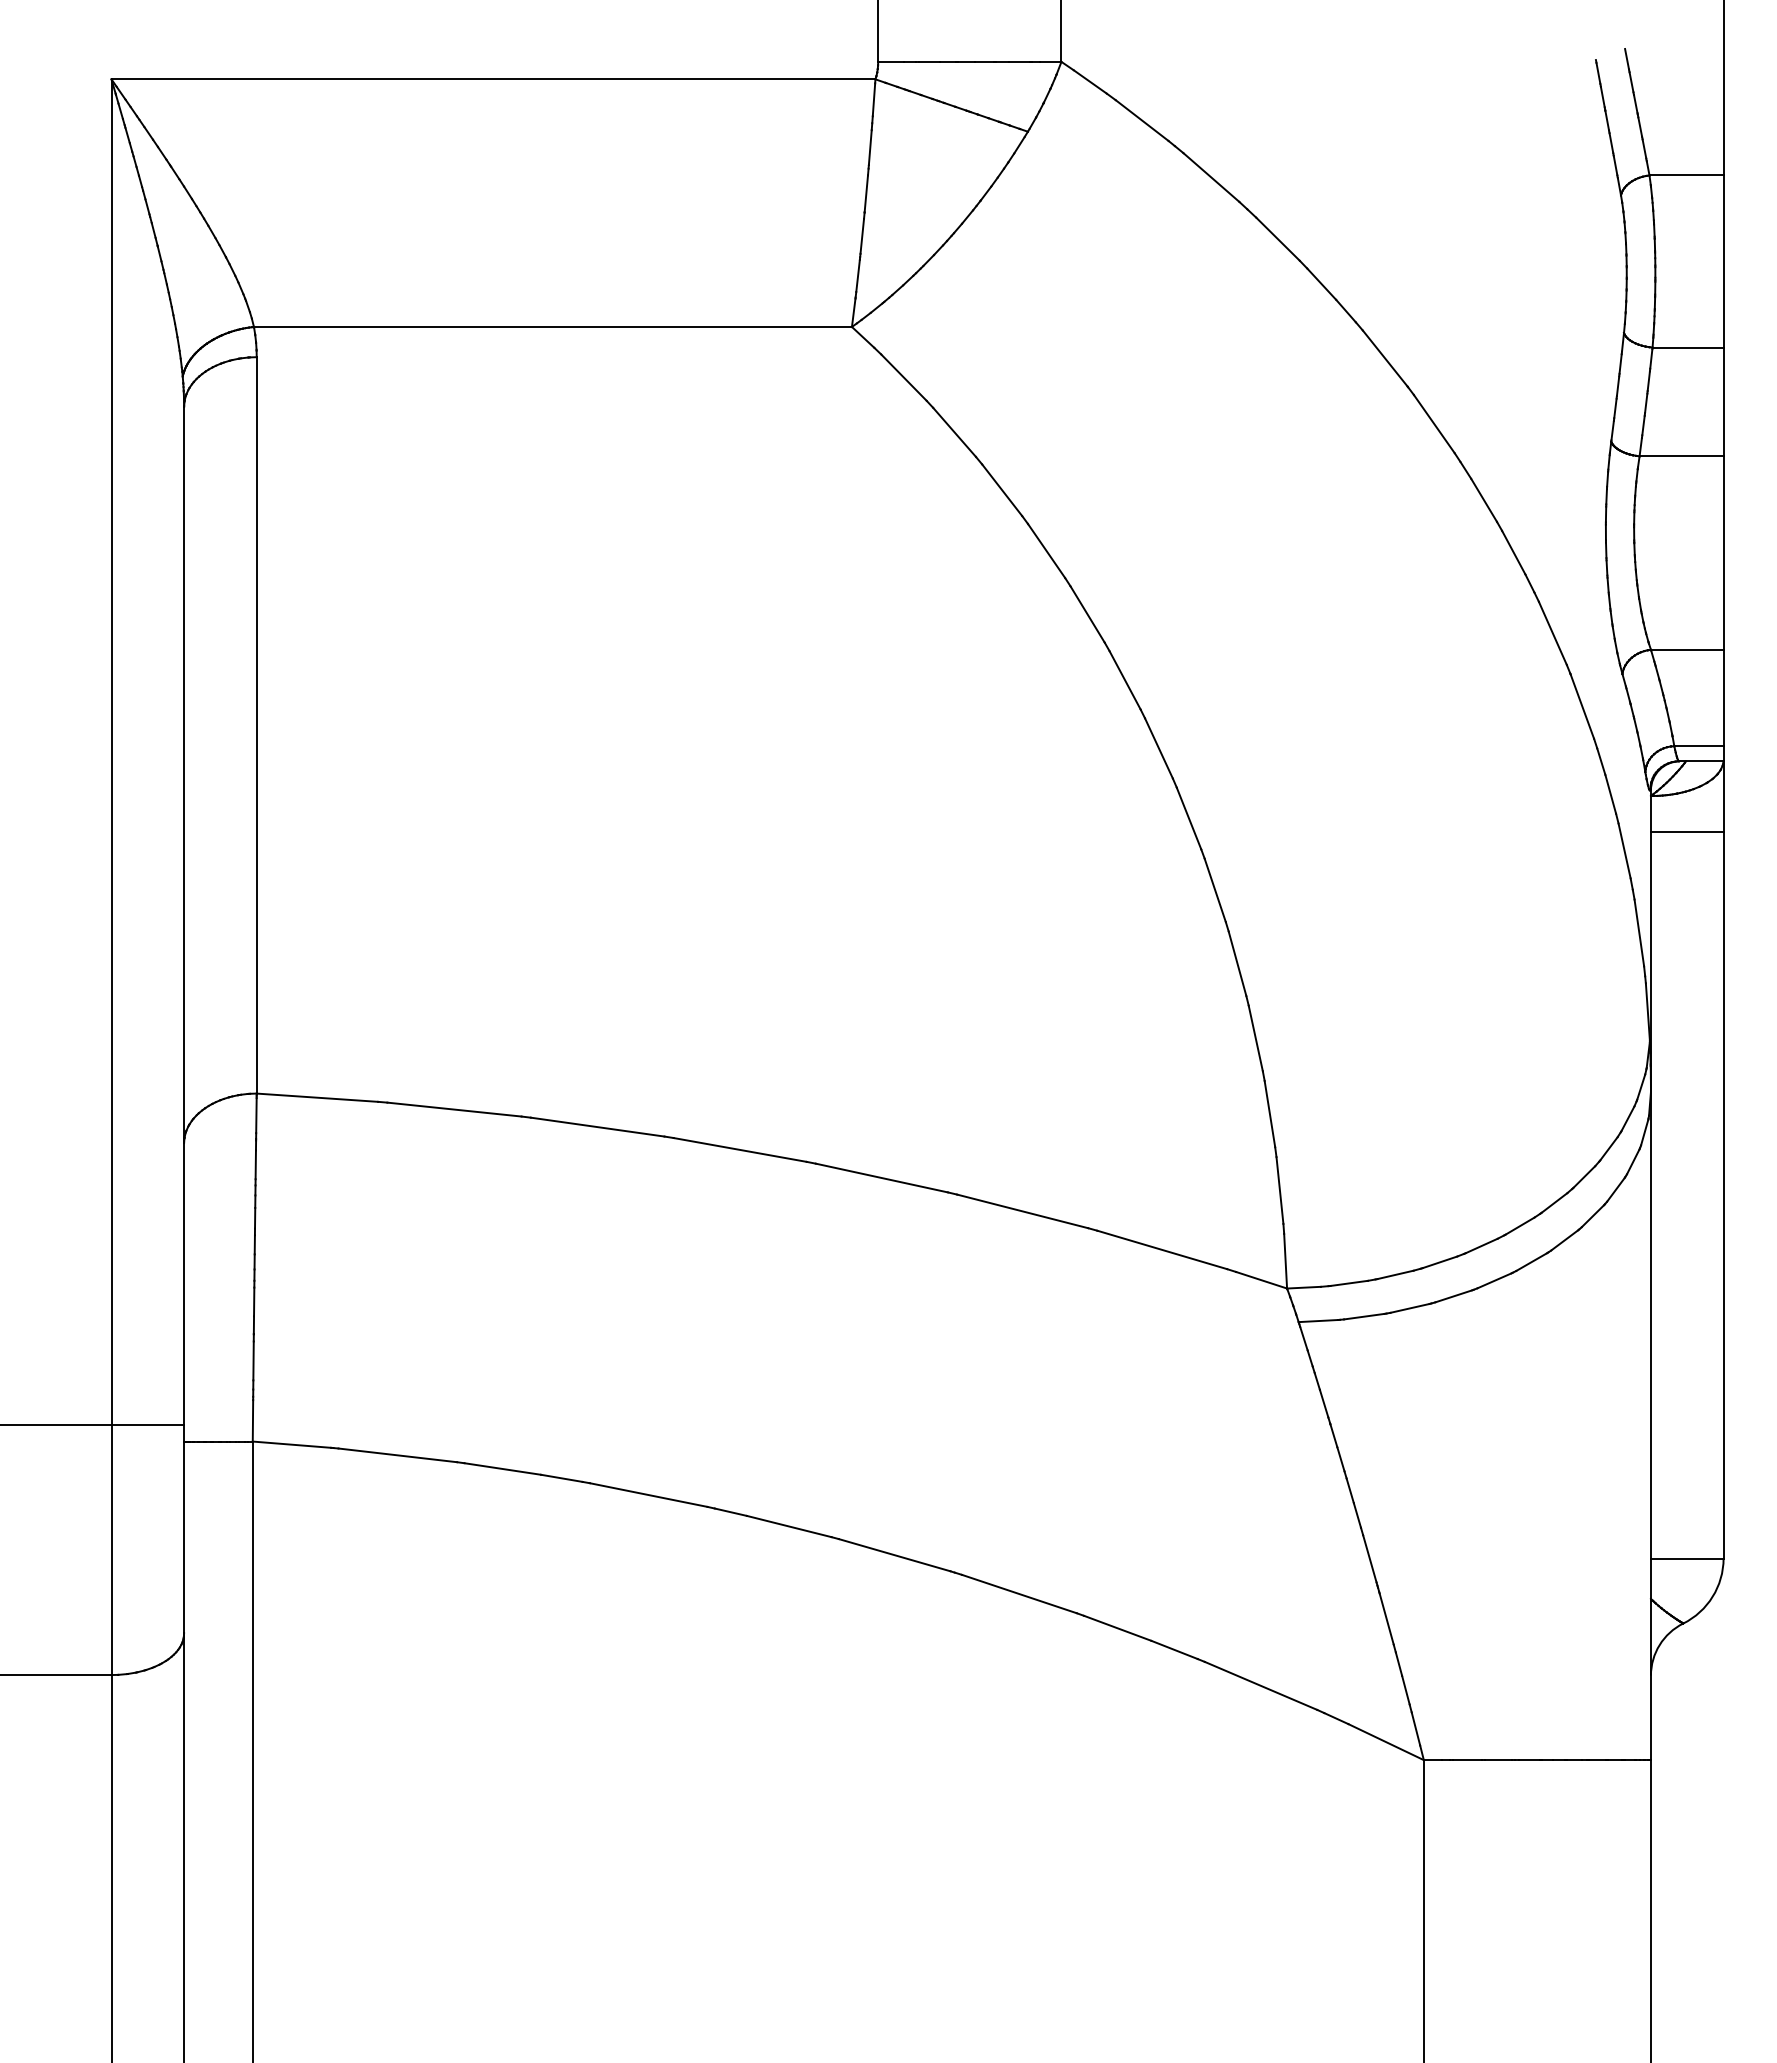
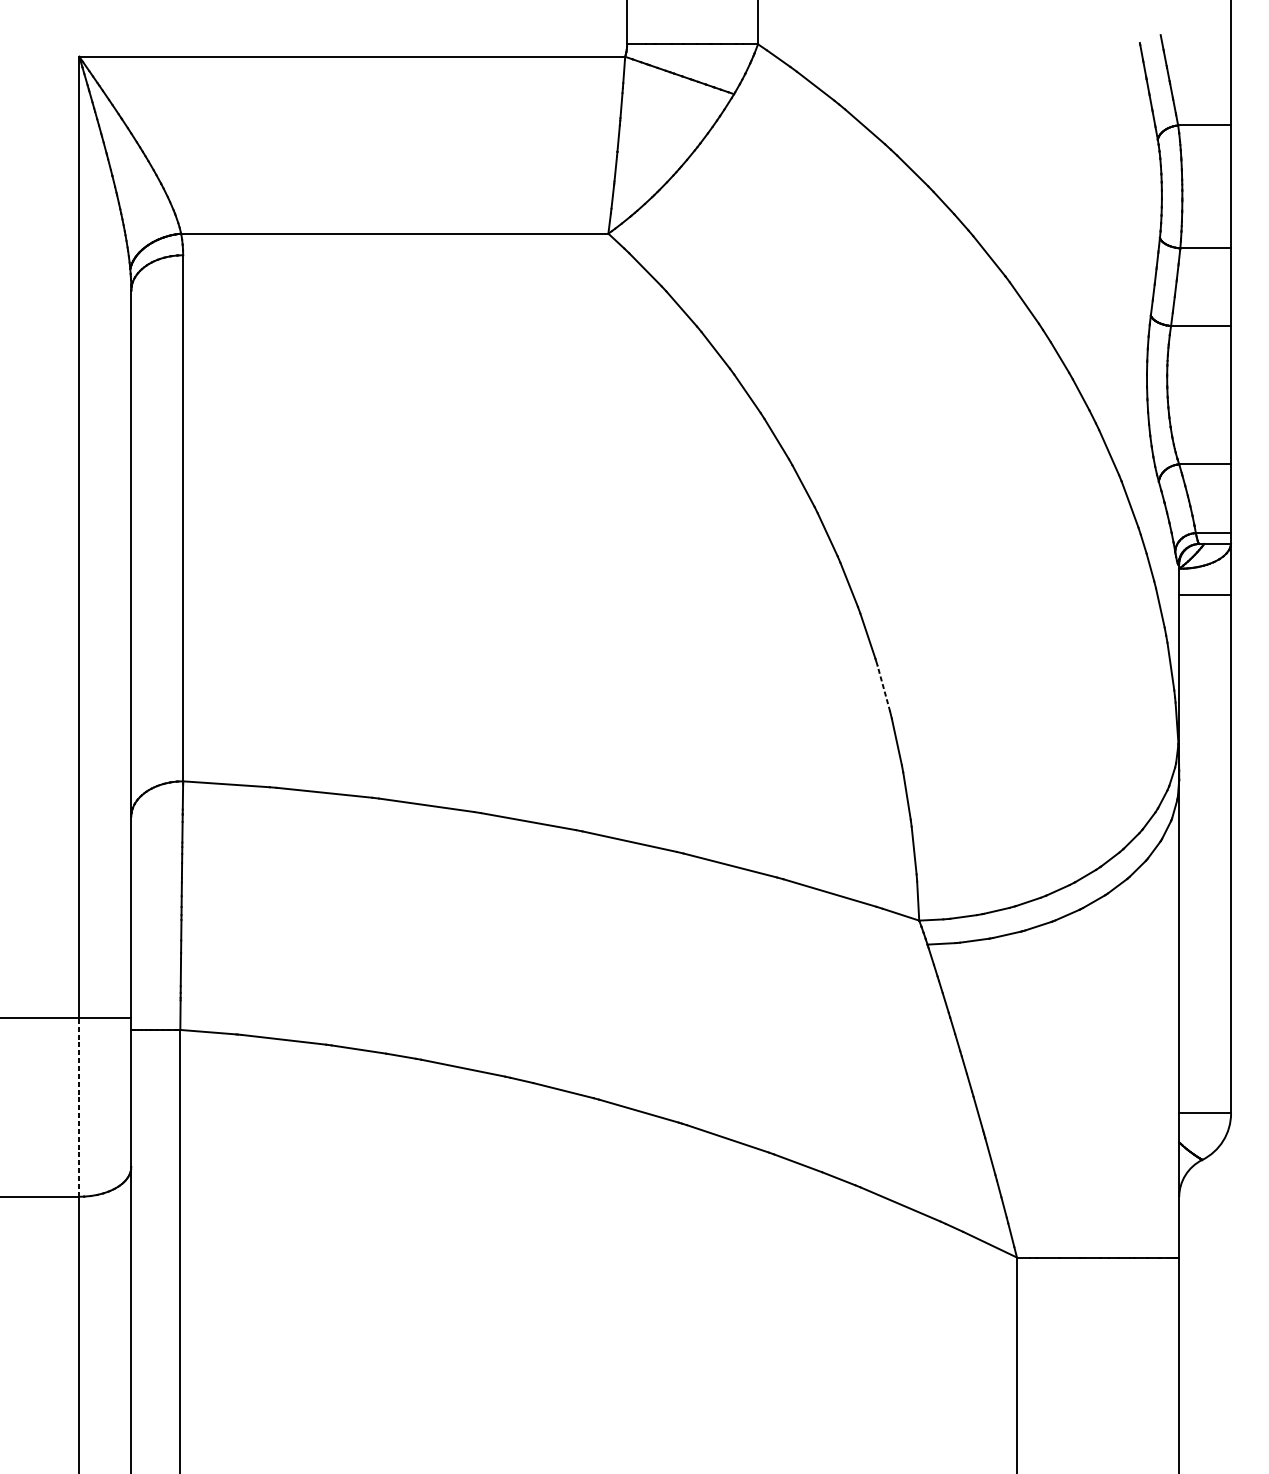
line: (1237, 963) -> (883, 688), solid -> dashed
line: (111, 1550) -> (79, 1107), solid -> dashed

